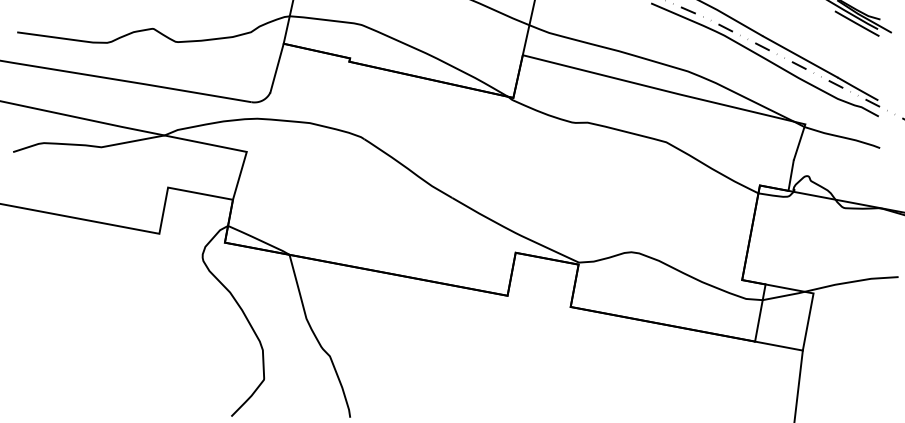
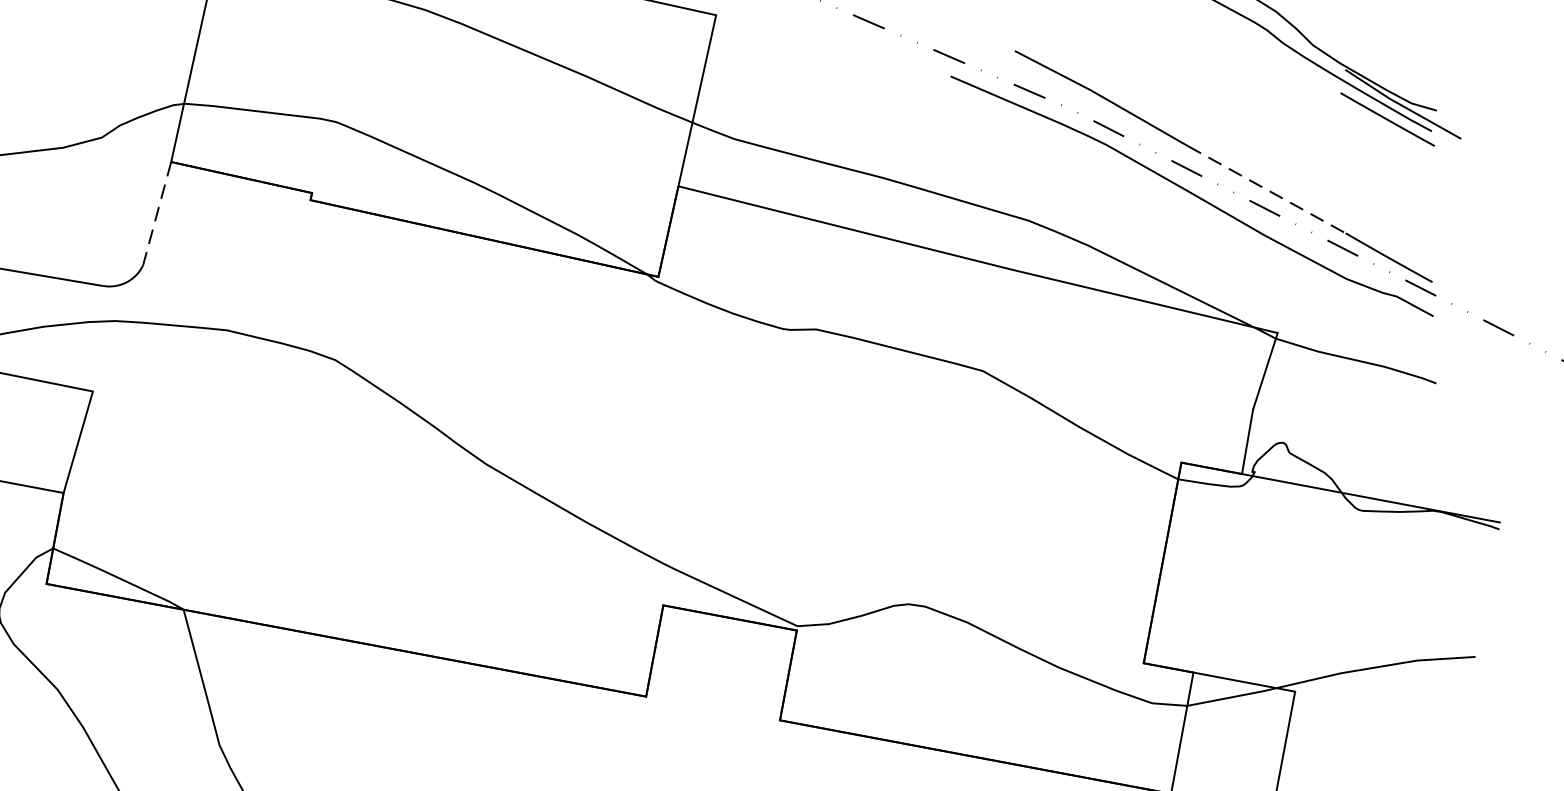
line: (800, 57) -> (1267, 191), solid -> dashed
line: (276, 68) -> (155, 214), solid -> dashed

